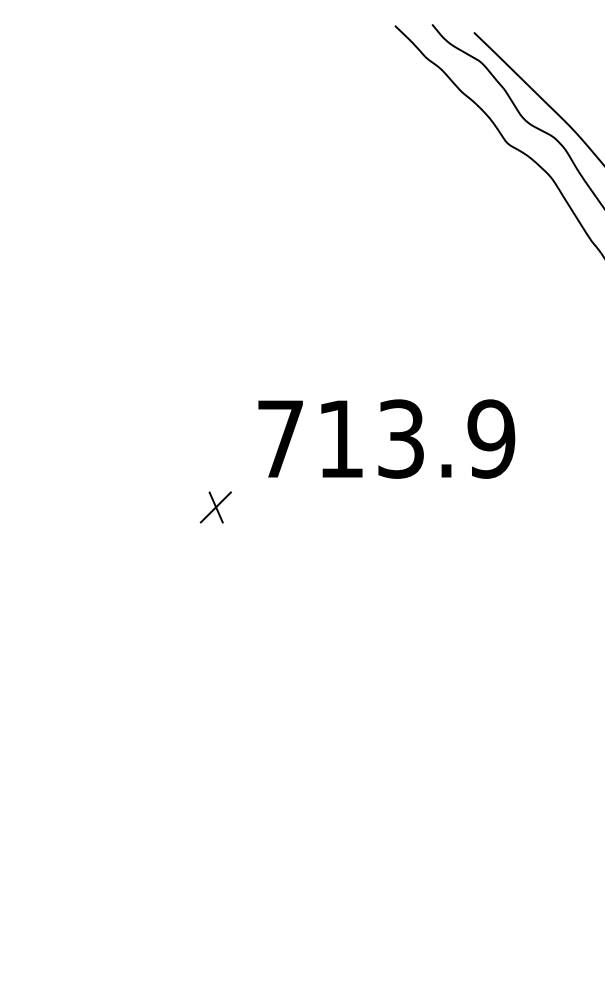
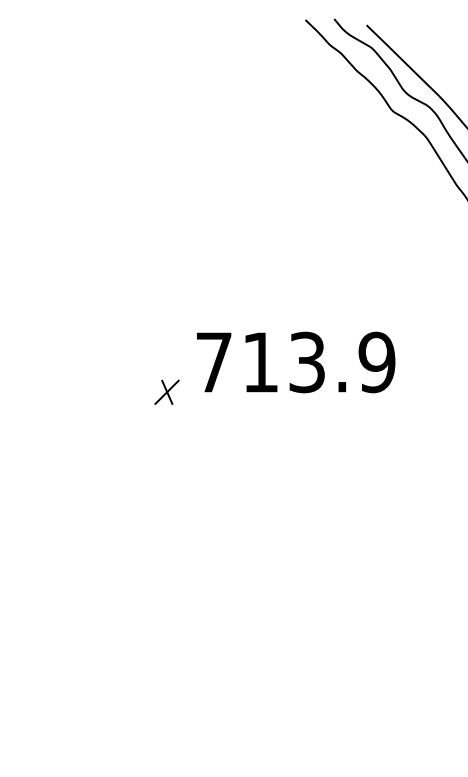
text: (387, 439) -> (296, 362), moved

